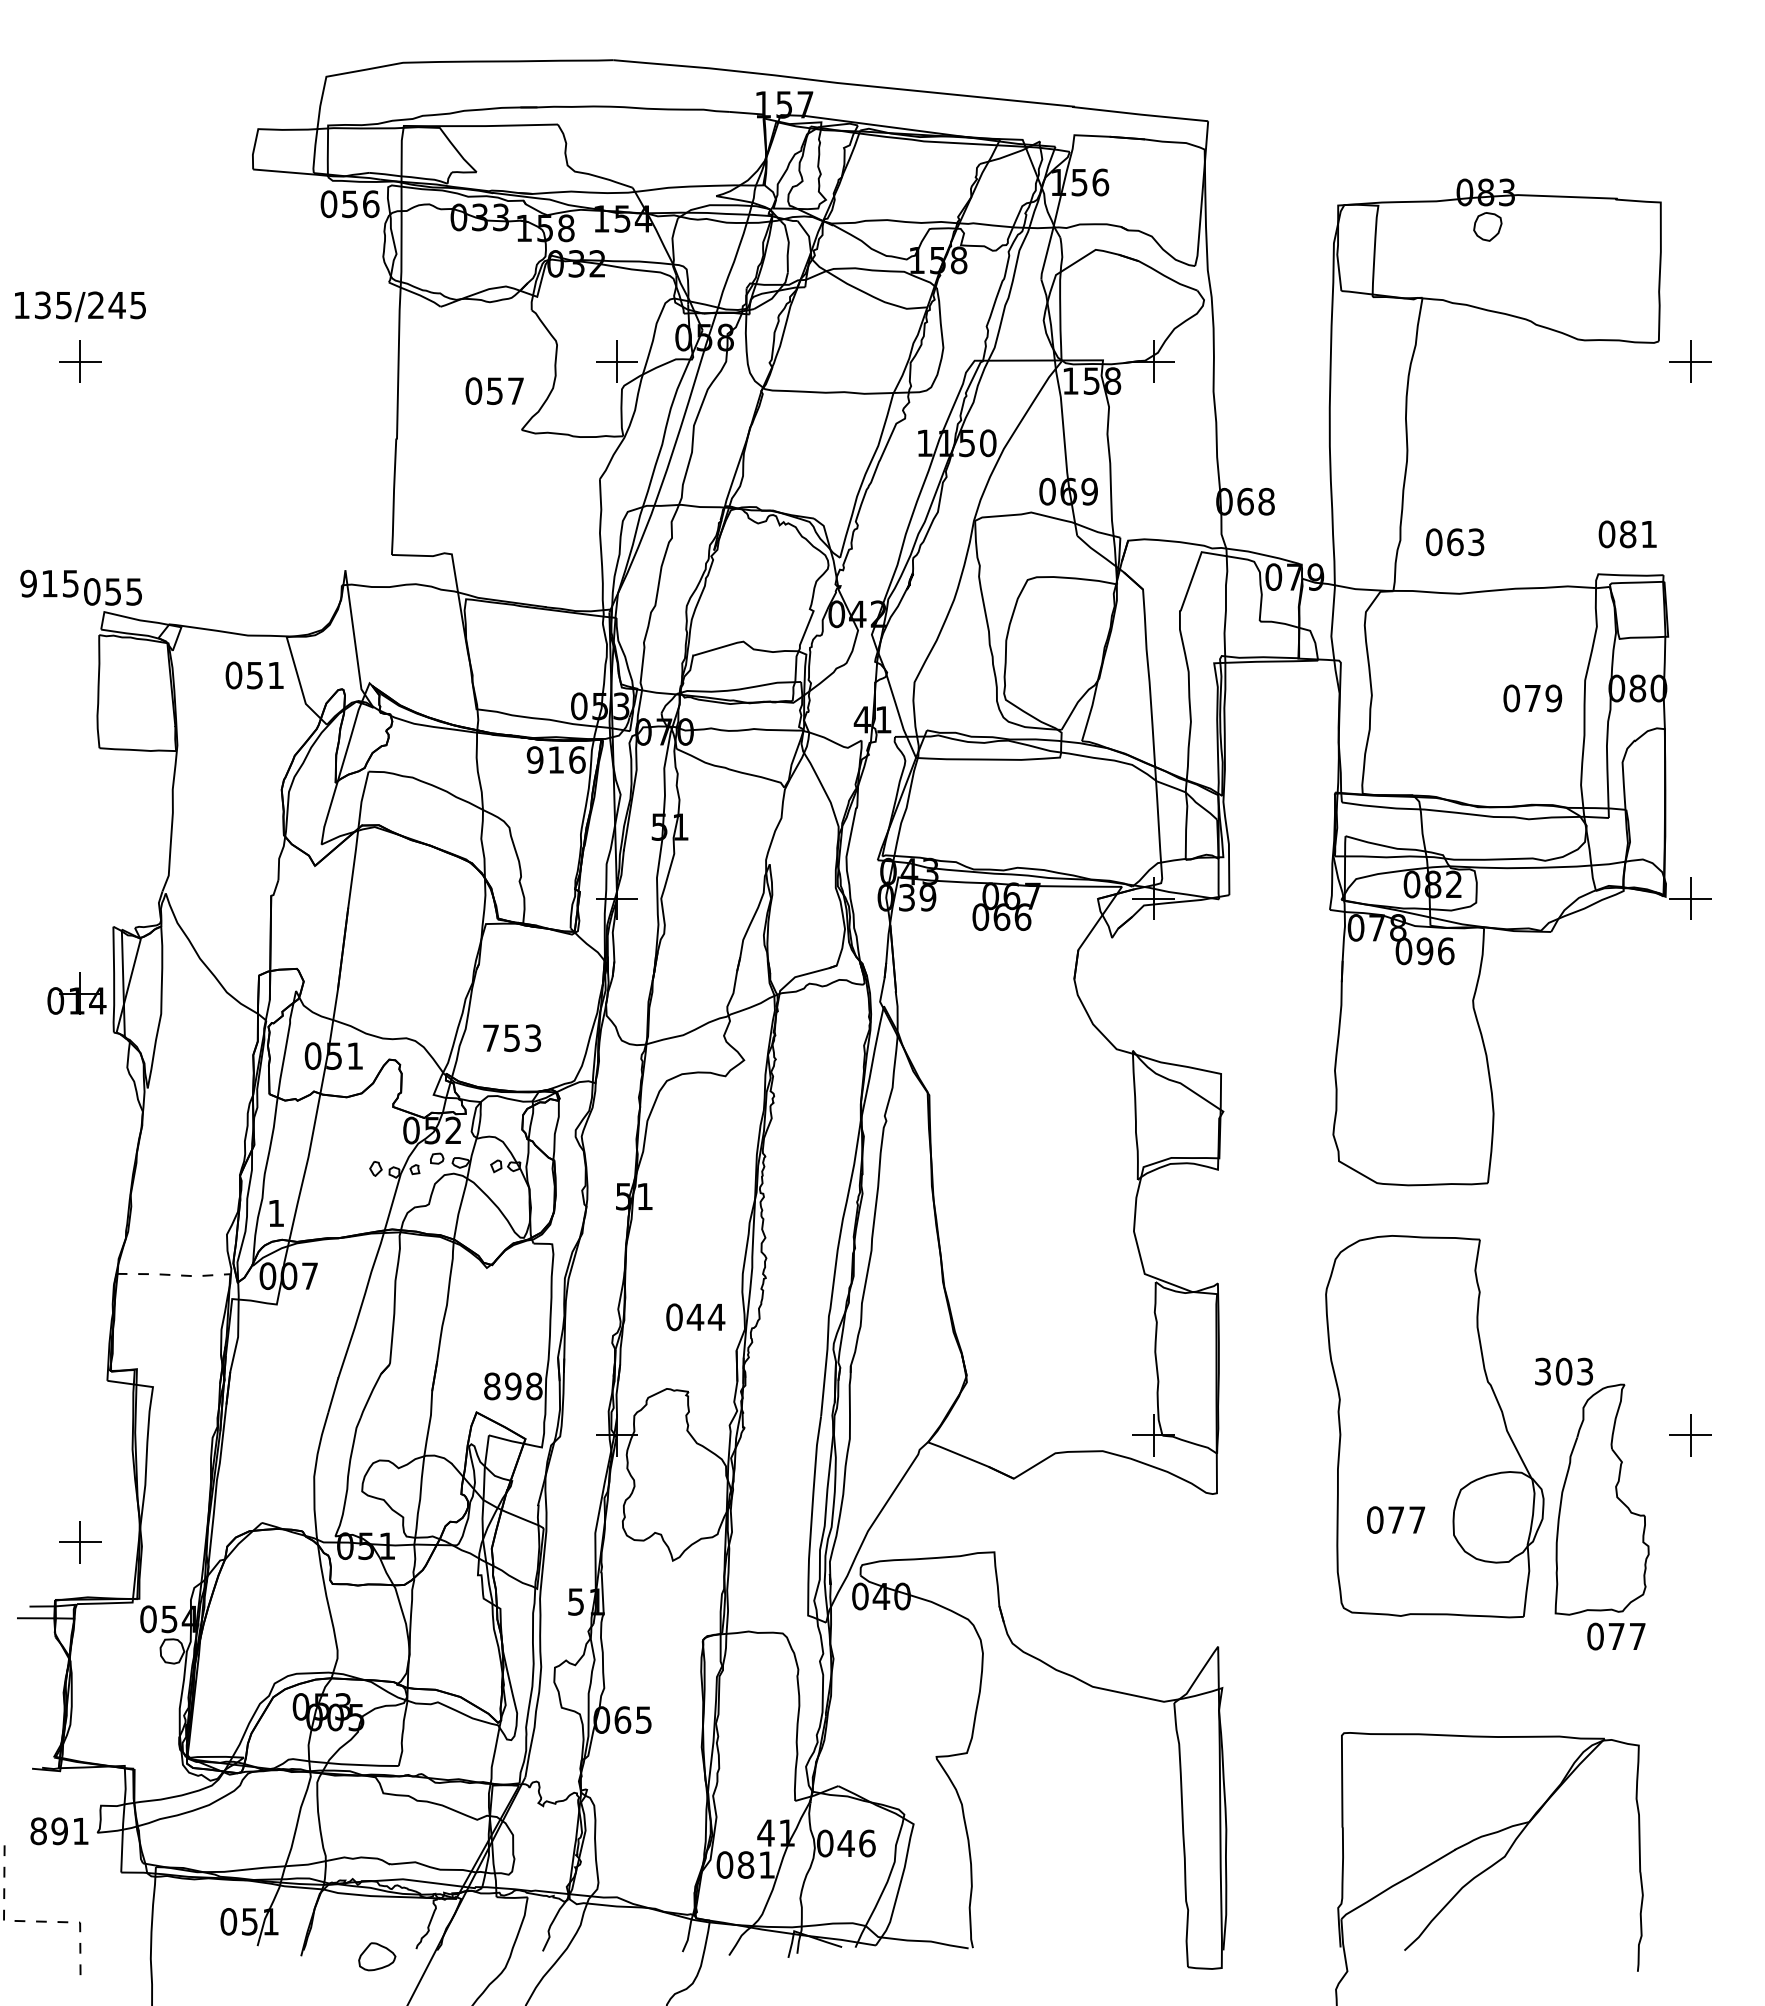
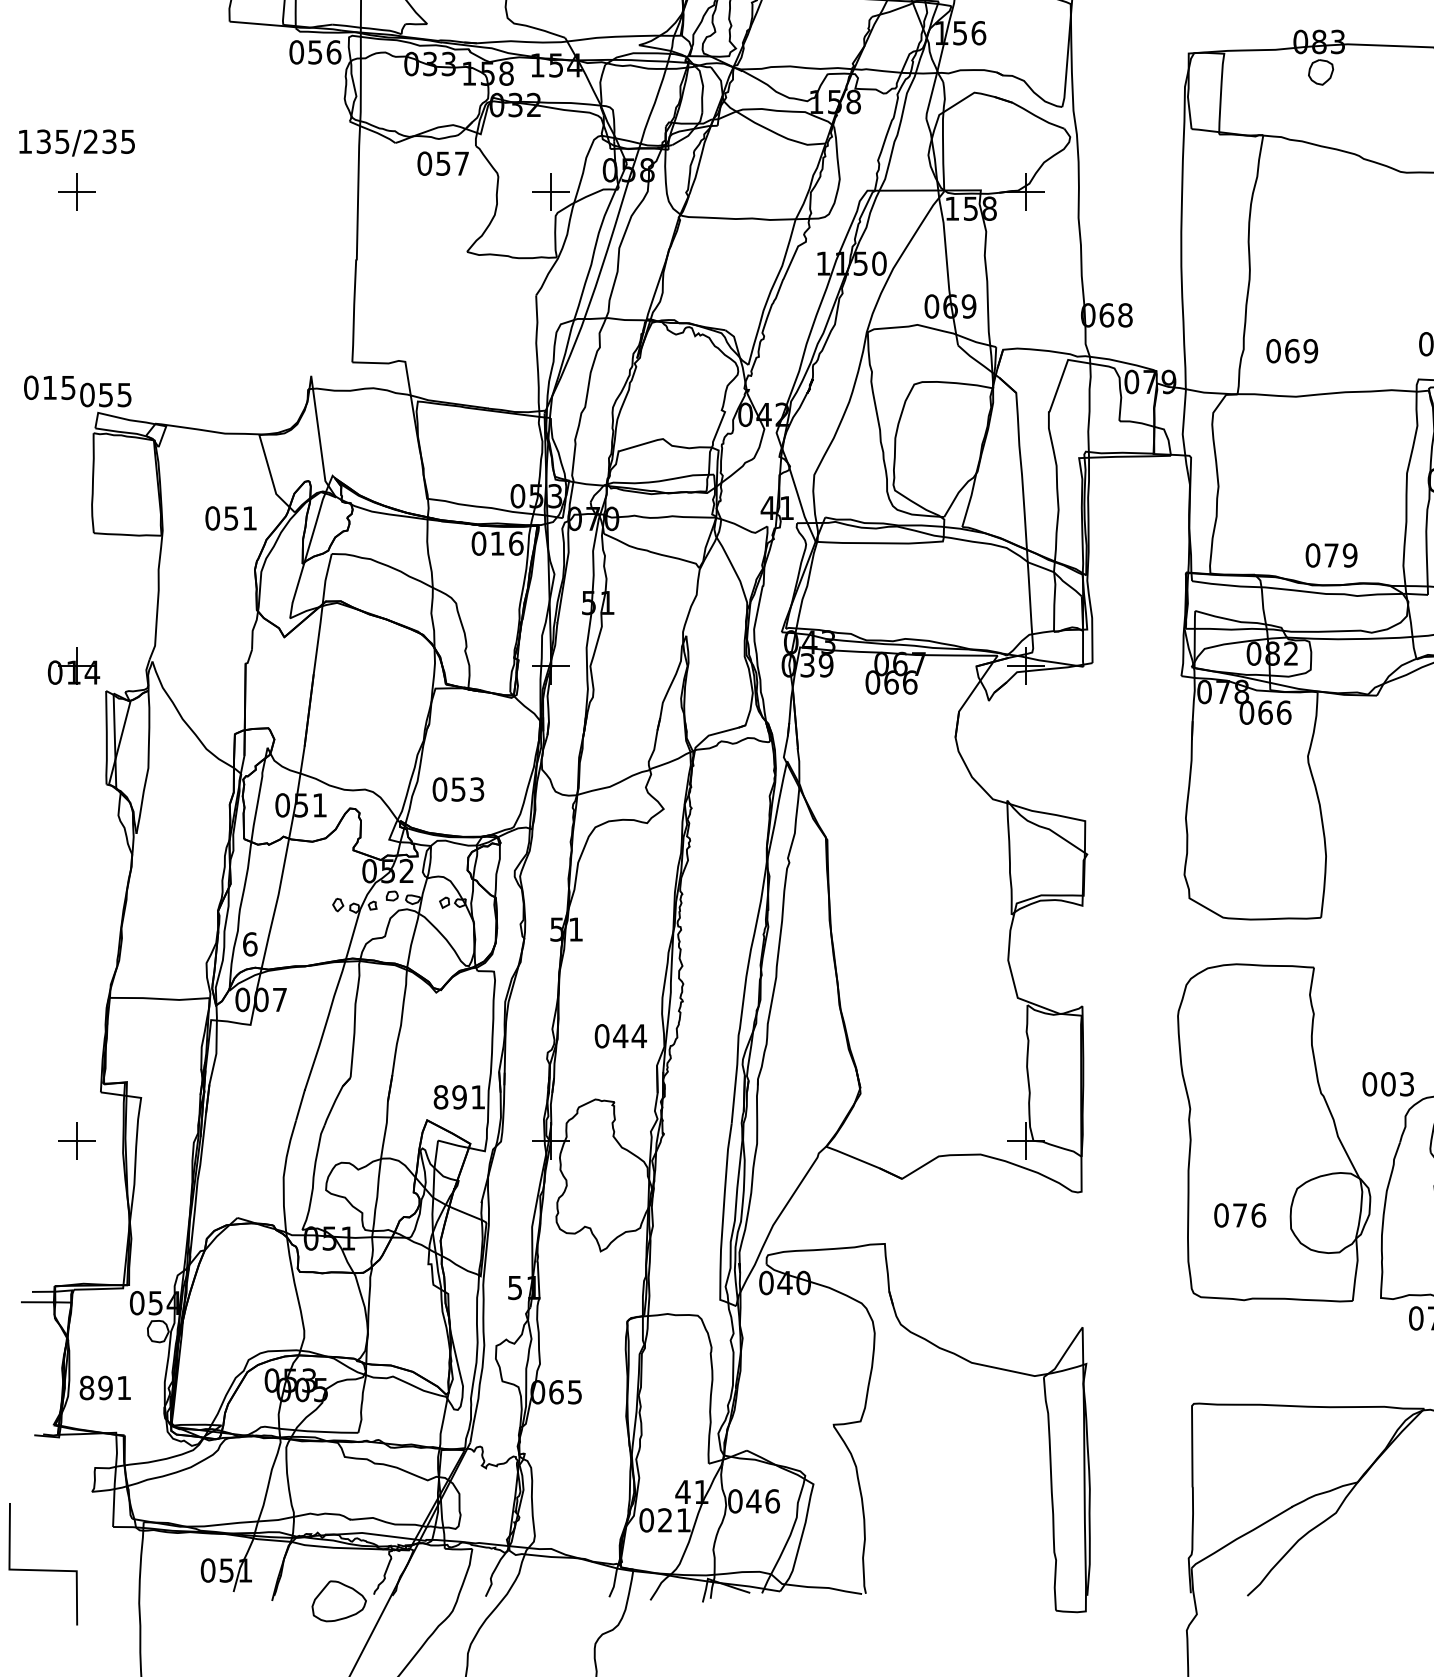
text: (116, 305) -> (108, 141), 135/245 -> 135/235
text: (494, 390) -> (443, 163), moved
text: (1476, 541) -> (1310, 350), 063 -> 069
text: (28, 583) -> (31, 387), 915 -> 015
text: (254, 675) -> (230, 518), moved
text: (1532, 698) -> (1331, 555), moved
text: (534, 759) -> (478, 543), 916 -> 016
text: (1424, 951) -> (1265, 712), 096 -> 066
part: (76, 993) -> (73, 666), moved
text: (490, 1038) -> (439, 789), 753 -> 053
text: (276, 1213) -> (250, 944), 1 -> 6
line: (173, 1275) -> (159, 999), dashed -> solid
text: (1542, 1371) -> (1369, 1084), 303 -> 003
text: (534, 1386) -> (478, 1097), 898 -> 891
text: (1417, 1519) -> (1258, 1214), 077 -> 076
part: (80, 1542) -> (77, 1140), moved
text: (59, 1831) -> (105, 1388), moved
text: (745, 1864) -> (664, 1519), 081 -> 021
line: (35, 1921) -> (37, 1570), dashed -> solid
part: (377, 1956) -> (339, 1601), size x1.67

